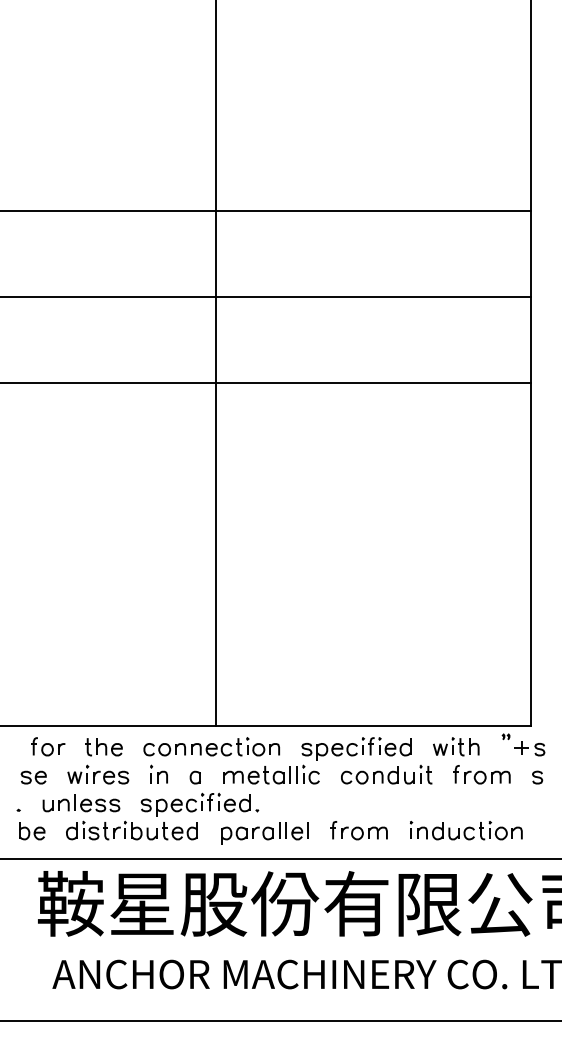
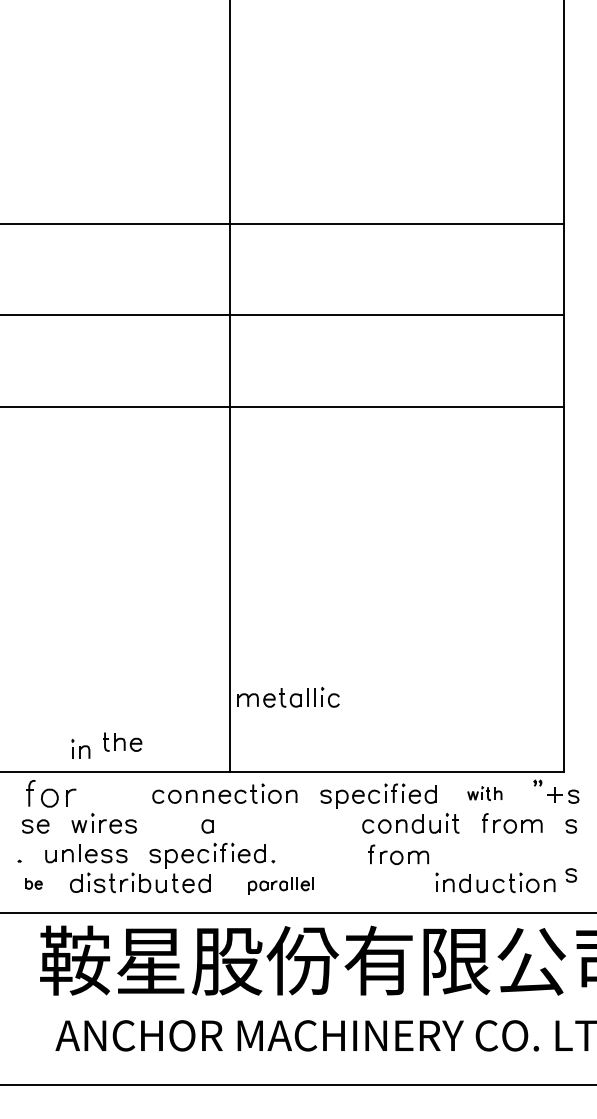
part: (48, 746) -> (51, 793), size x1.4
part: (104, 746) -> (122, 741), moved
part: (455, 746) -> (484, 793), size x0.7
part: (158, 773) -> (80, 748), moved
part: (271, 773) -> (288, 696), moved
curve: (537, 823) -> (571, 875), added
part: (359, 830) -> (398, 854), moved
part: (31, 831) -> (33, 883), size x0.6
part: (264, 833) -> (280, 885), size x0.7

